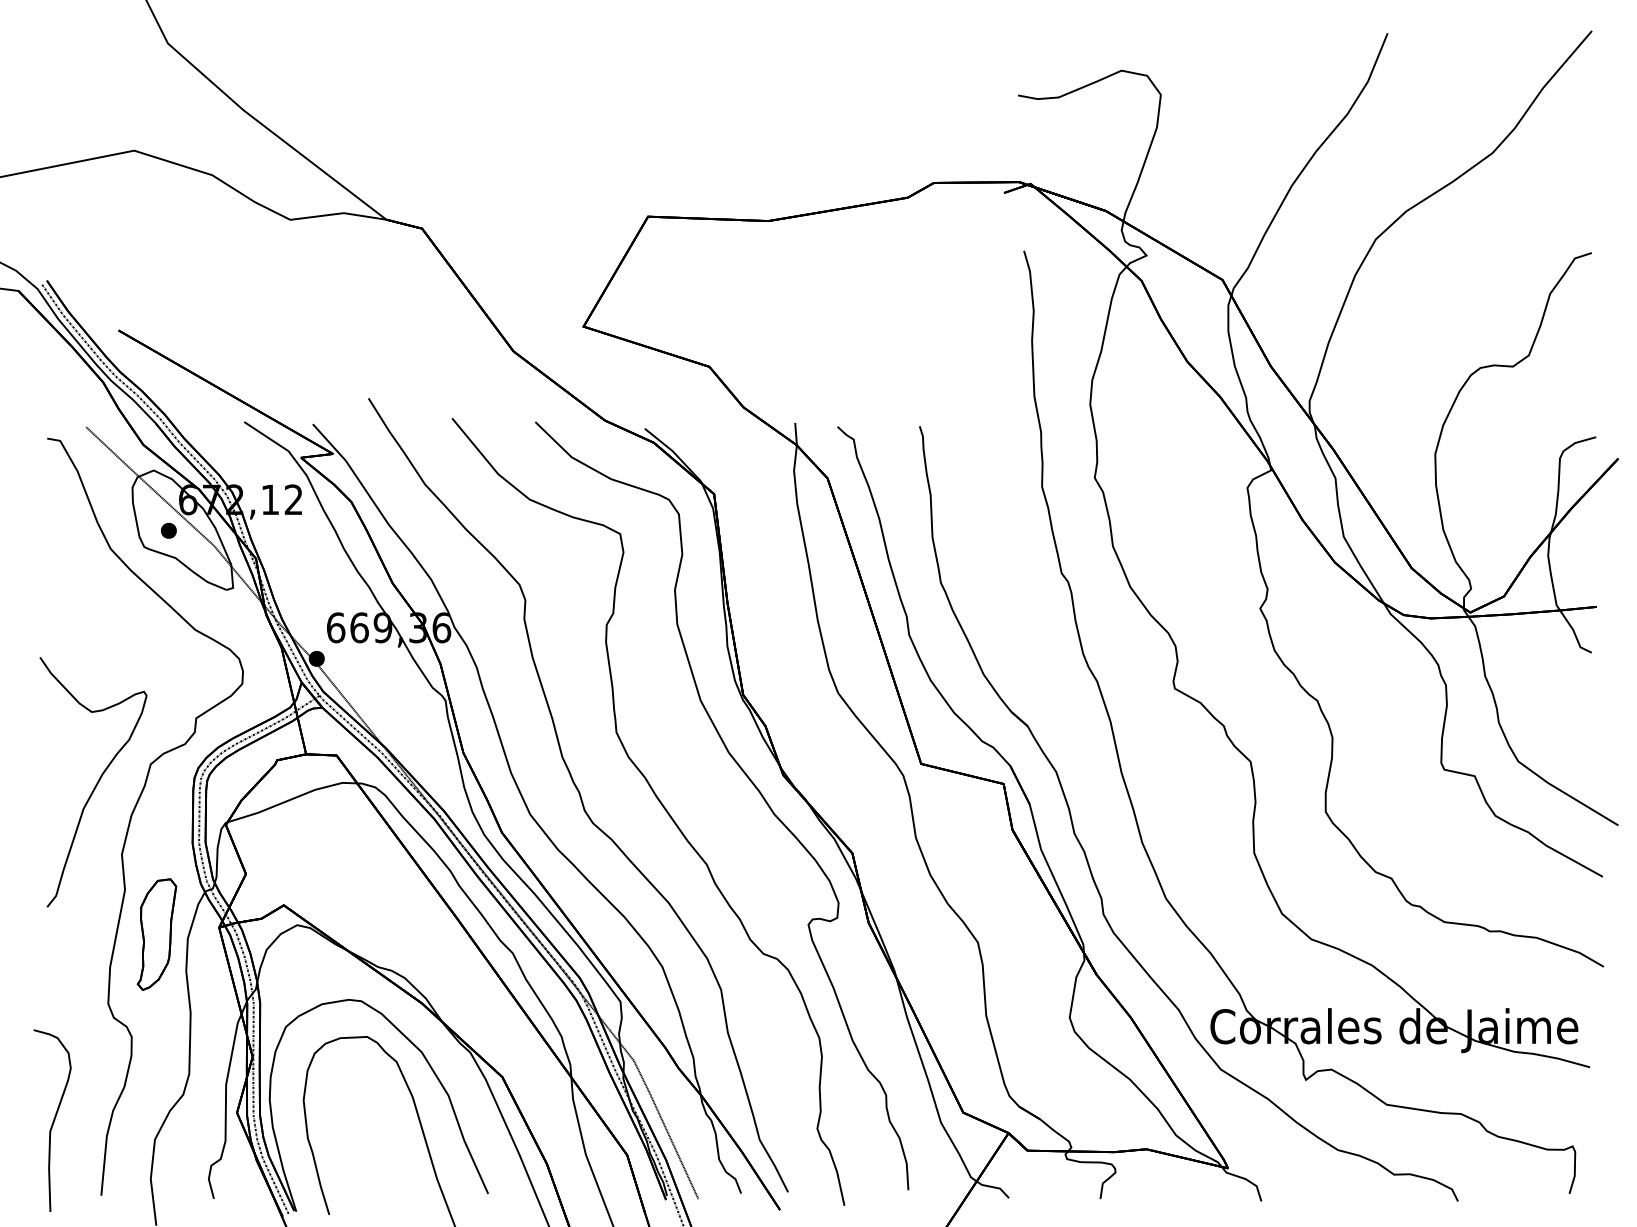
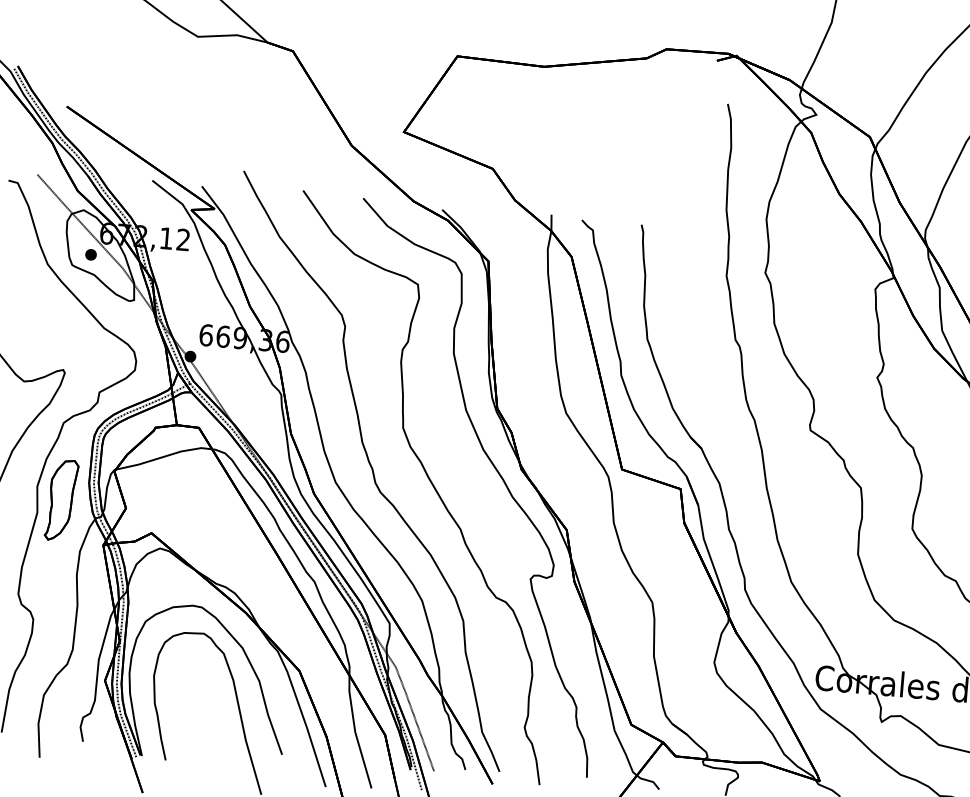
part: (156, 934) -> (61, 500), moved

